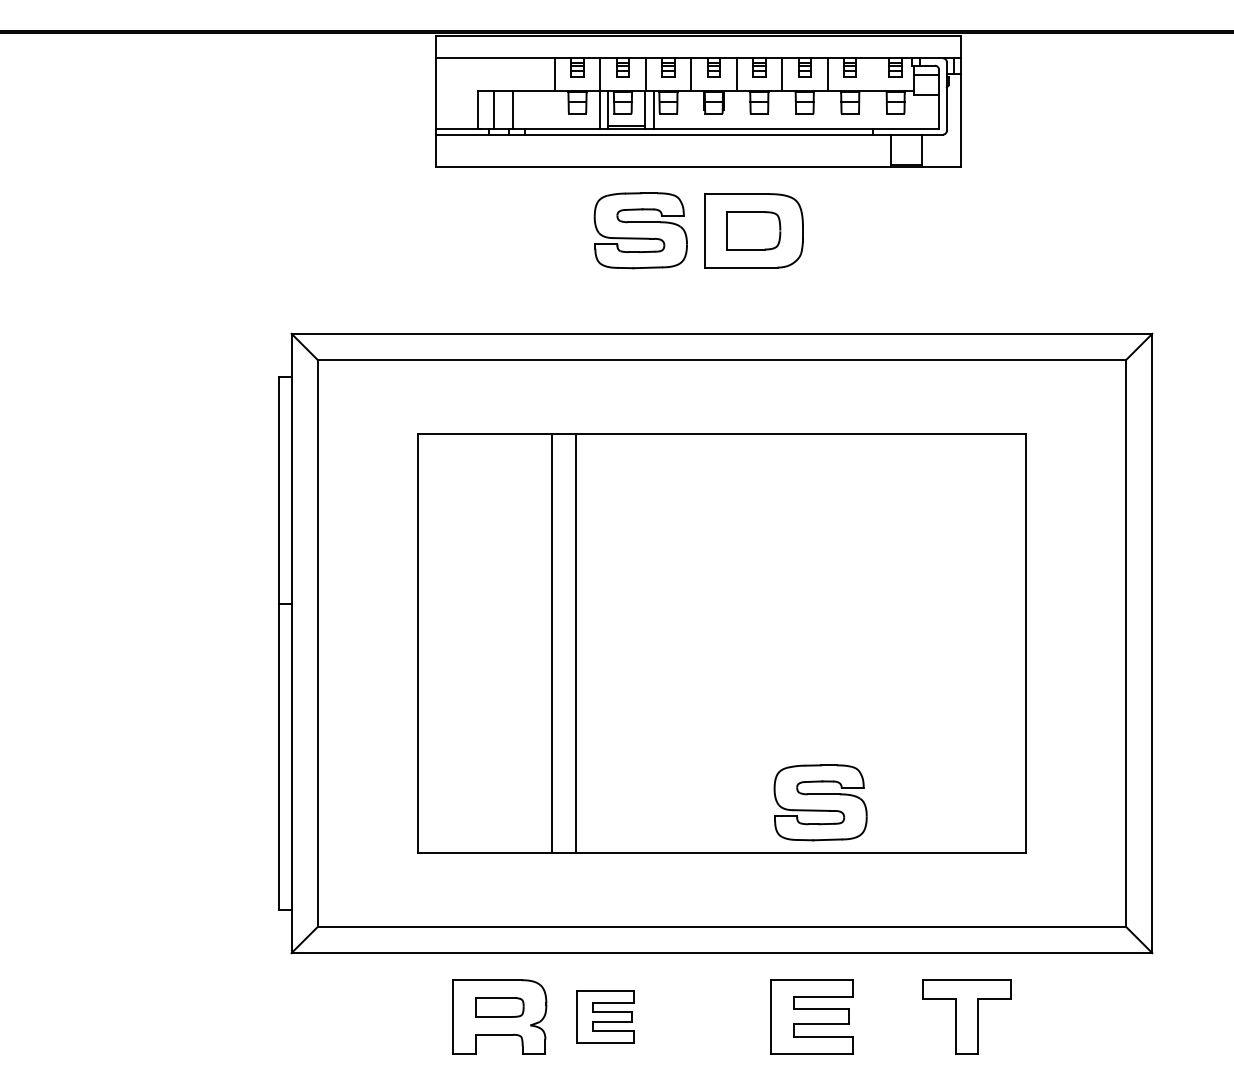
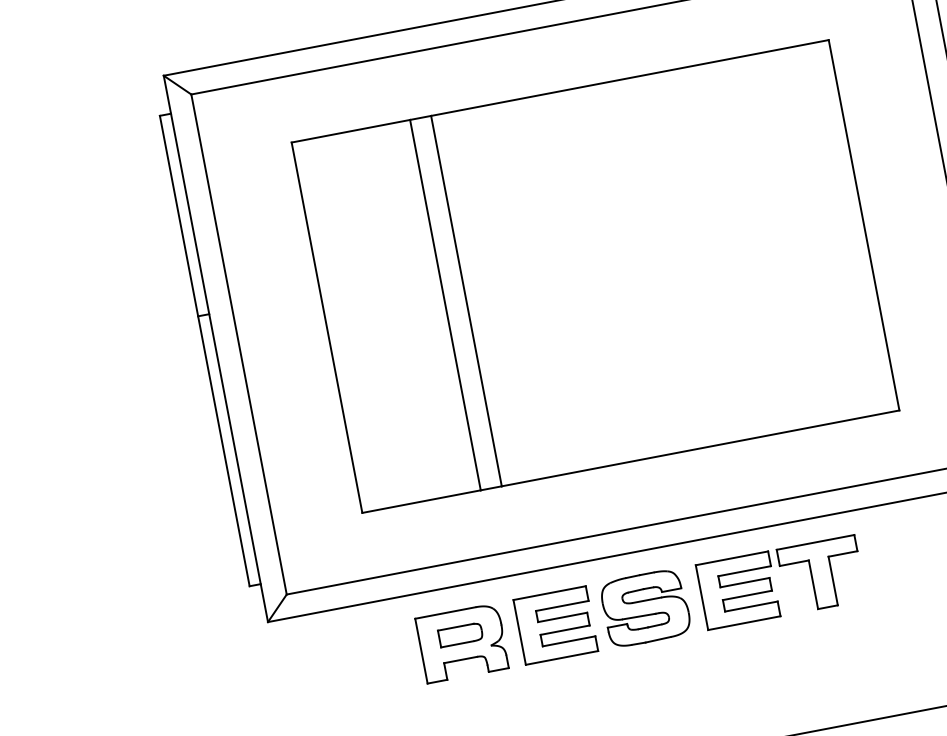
part: (820, 802) -> (645, 608), moved
part: (605, 1016) -> (555, 625), size x1.43
part: (966, 1016) -> (821, 574), moved

